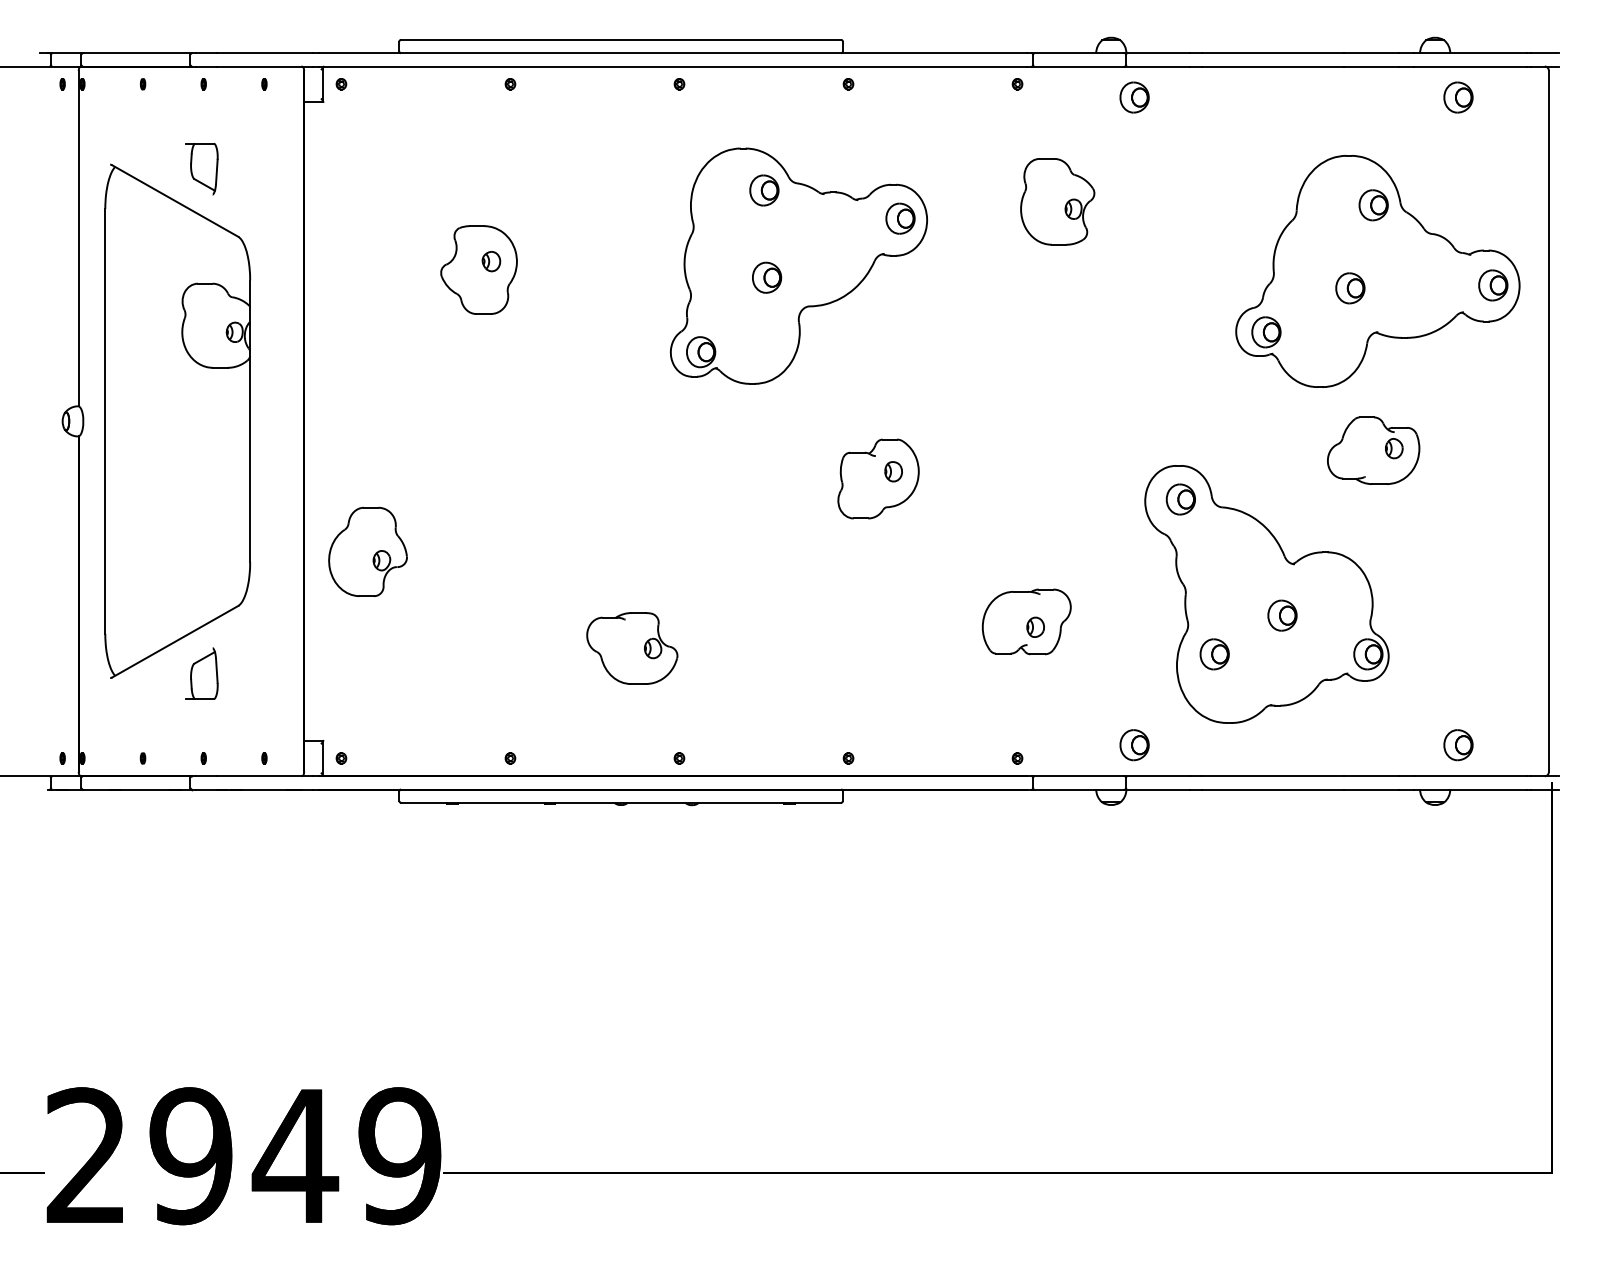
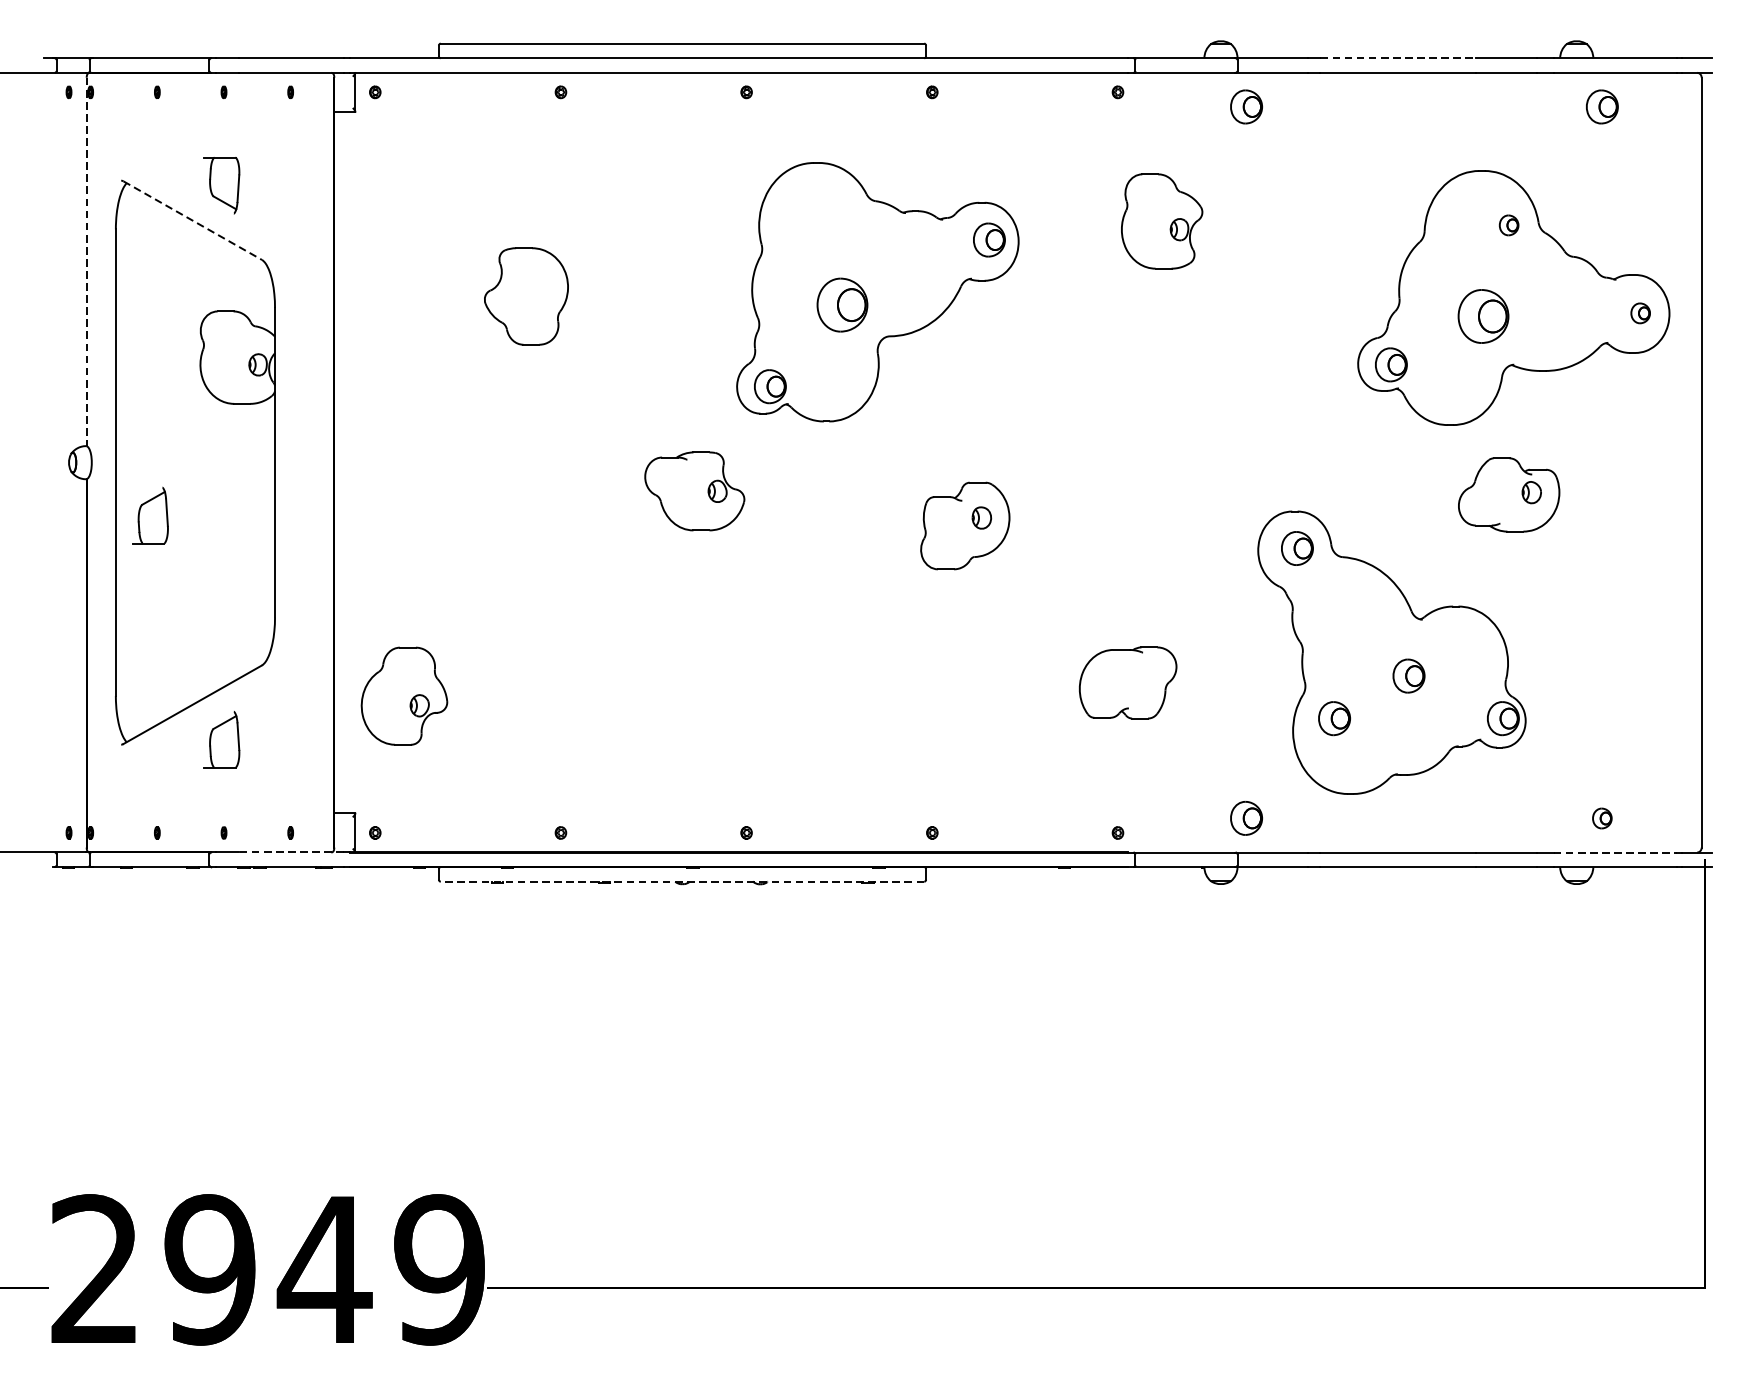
line: (1273, 53) -> (1399, 58), solid -> dashed
part: (764, 190) -> (840, 209), removed
line: (175, 201) -> (192, 221), solid -> dashed
part: (1373, 205) -> (1508, 225), size x0.6
line: (78, 238) -> (86, 261), solid -> dashed
part: (491, 261) -> (540, 287), removed
part: (767, 277) -> (843, 304), size x1.6
part: (1493, 285) -> (1640, 313), size x0.6
part: (1350, 288) -> (1483, 316), size x1.6
part: (136, 469) -> (150, 515), added
part: (367, 551) -> (403, 695), moved
part: (1035, 626) -> (1137, 688), removed
part: (632, 648) -> (695, 491), moved
part: (1458, 745) -> (1602, 818), size x0.6
line: (265, 776) -> (291, 852), solid -> dashed
line: (1470, 776) -> (1615, 852), solid -> dashed
line: (620, 802) -> (681, 881), solid -> dashed

